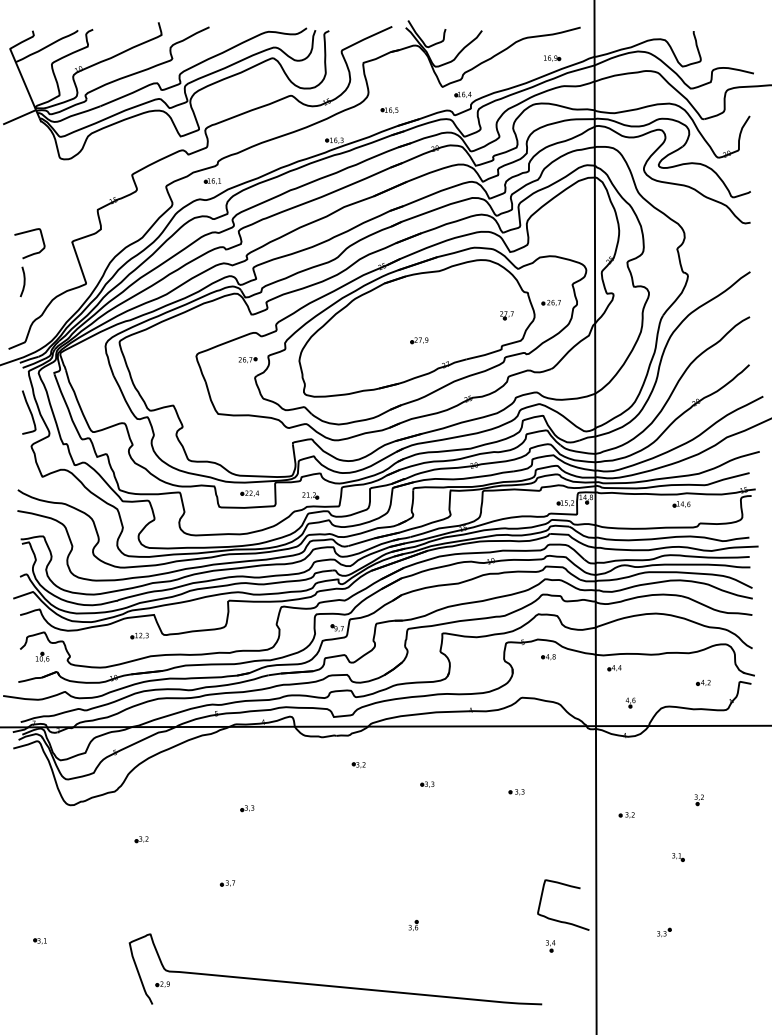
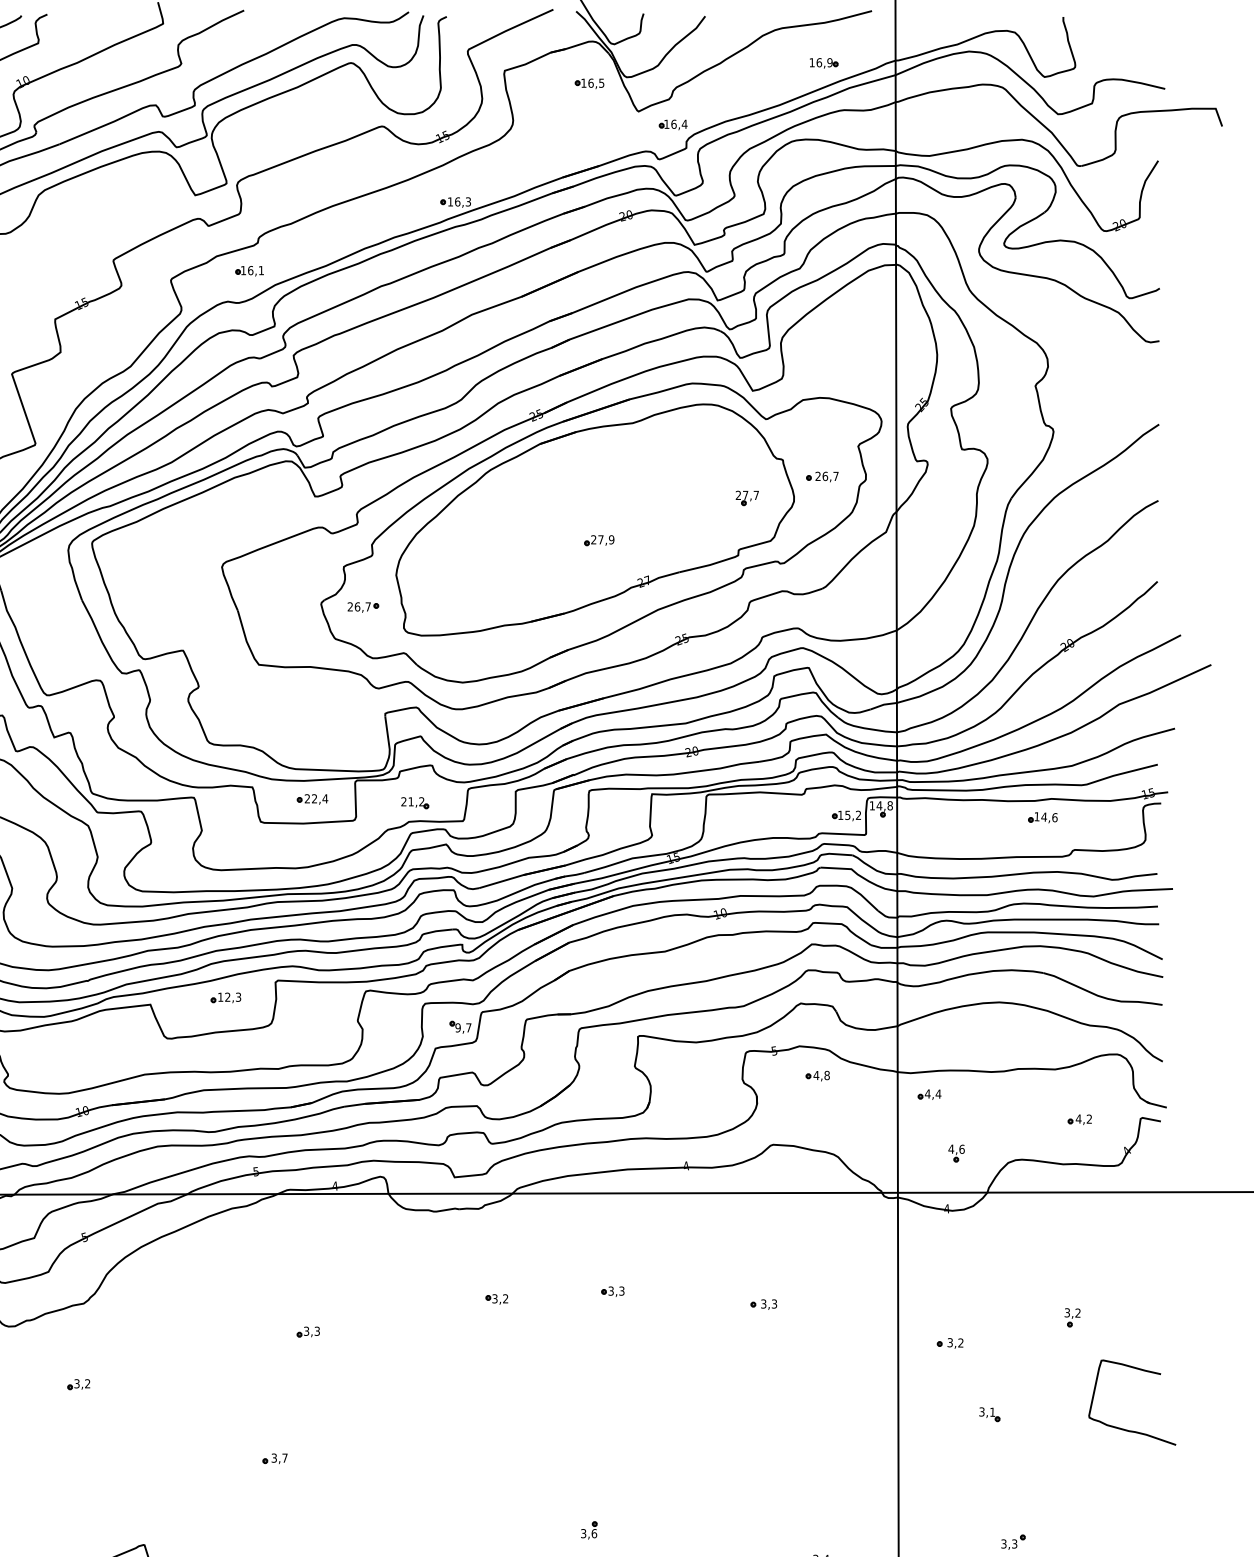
part: (389, 110) -> (589, 83), moved
part: (247, 360) -> (362, 608), moved
part: (139, 635) -> (225, 997), moved
part: (358, 765) -> (496, 1299), moved
part: (141, 839) -> (78, 1384), moved
part: (678, 857) -> (990, 1414), moved
curve: (560, 920) -> (1127, 1428), moved

